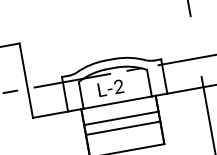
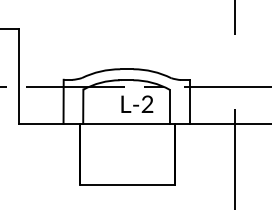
text: (110, 87) -> (137, 103), moved
line: (121, 118) -> (127, 143), removed
line: (123, 128) -> (127, 156), removed

